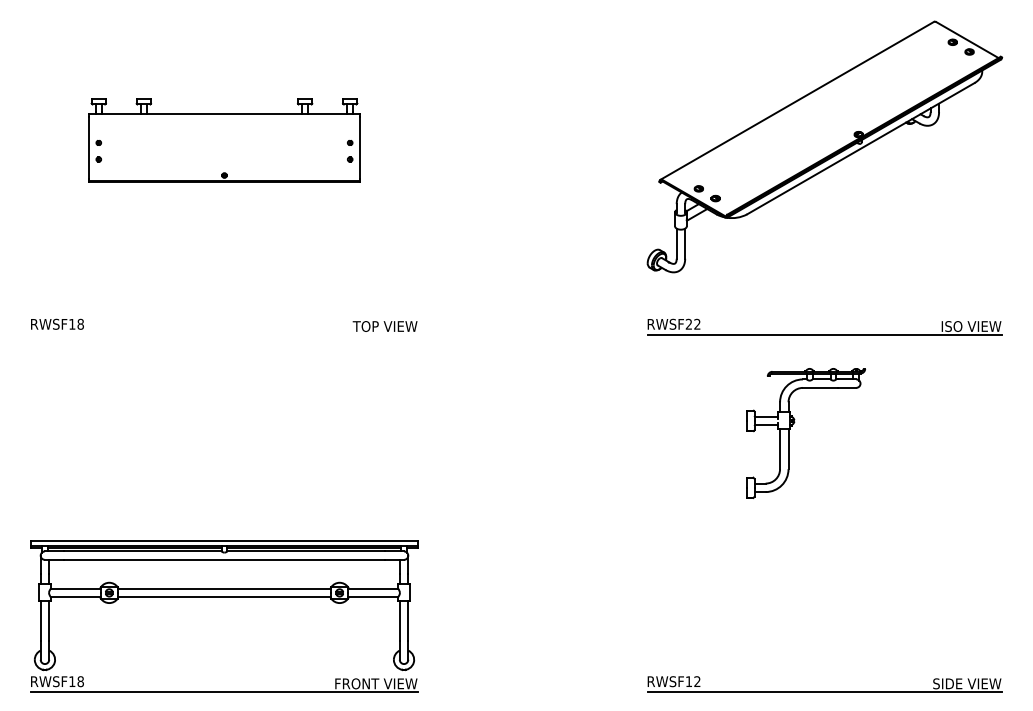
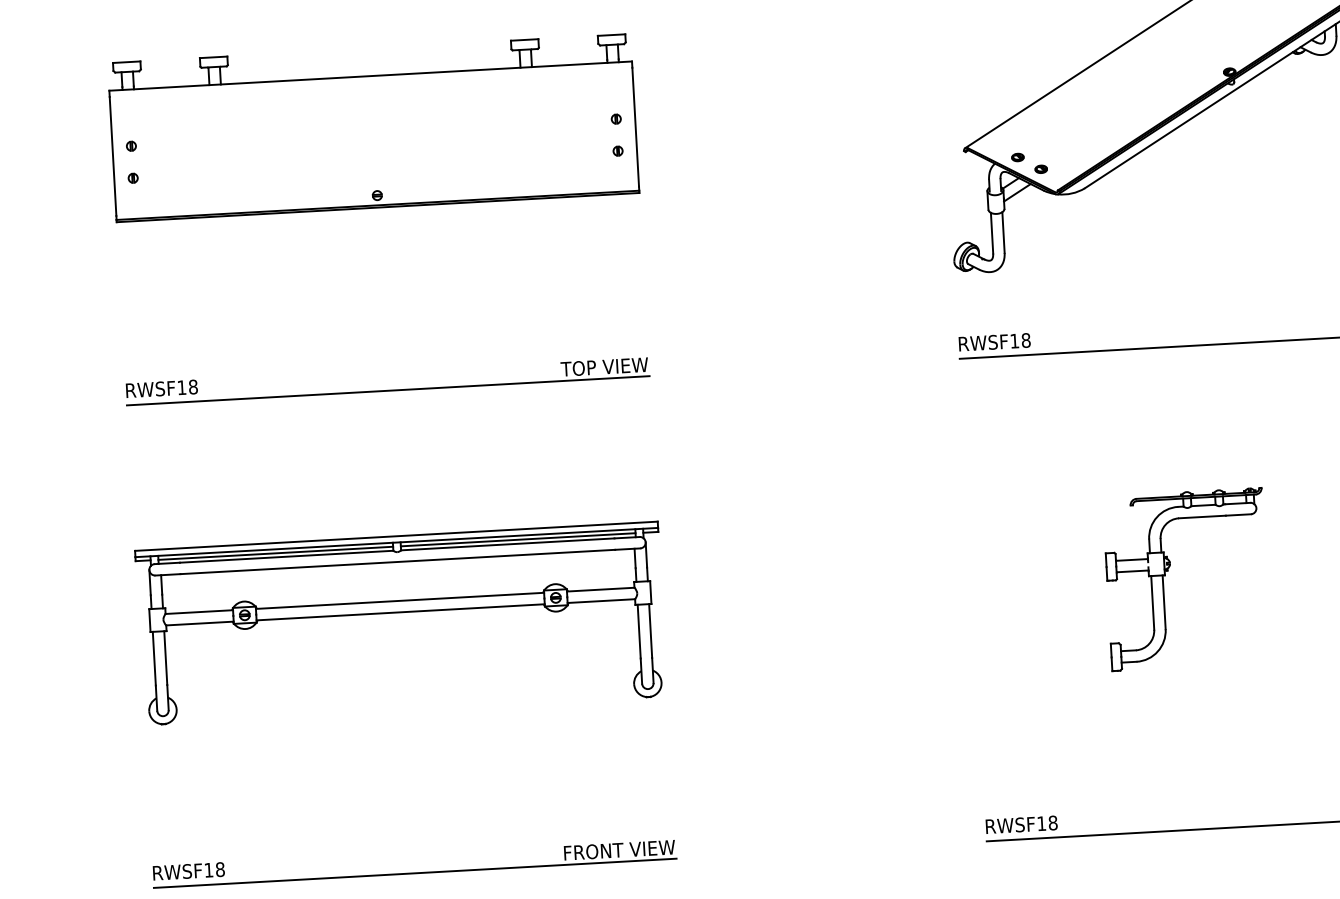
part: (224, 140) -> (373, 127), size x1.43
text: (692, 323) -> (1019, 339), RWSF22 -> RWSF18
line: (223, 335) -> (386, 391), added
part: (792, 426) -> (1167, 571), moved
part: (224, 597) -> (400, 612), moved
text: (697, 681) -> (1053, 822), RWSF12 -> RWSF18

